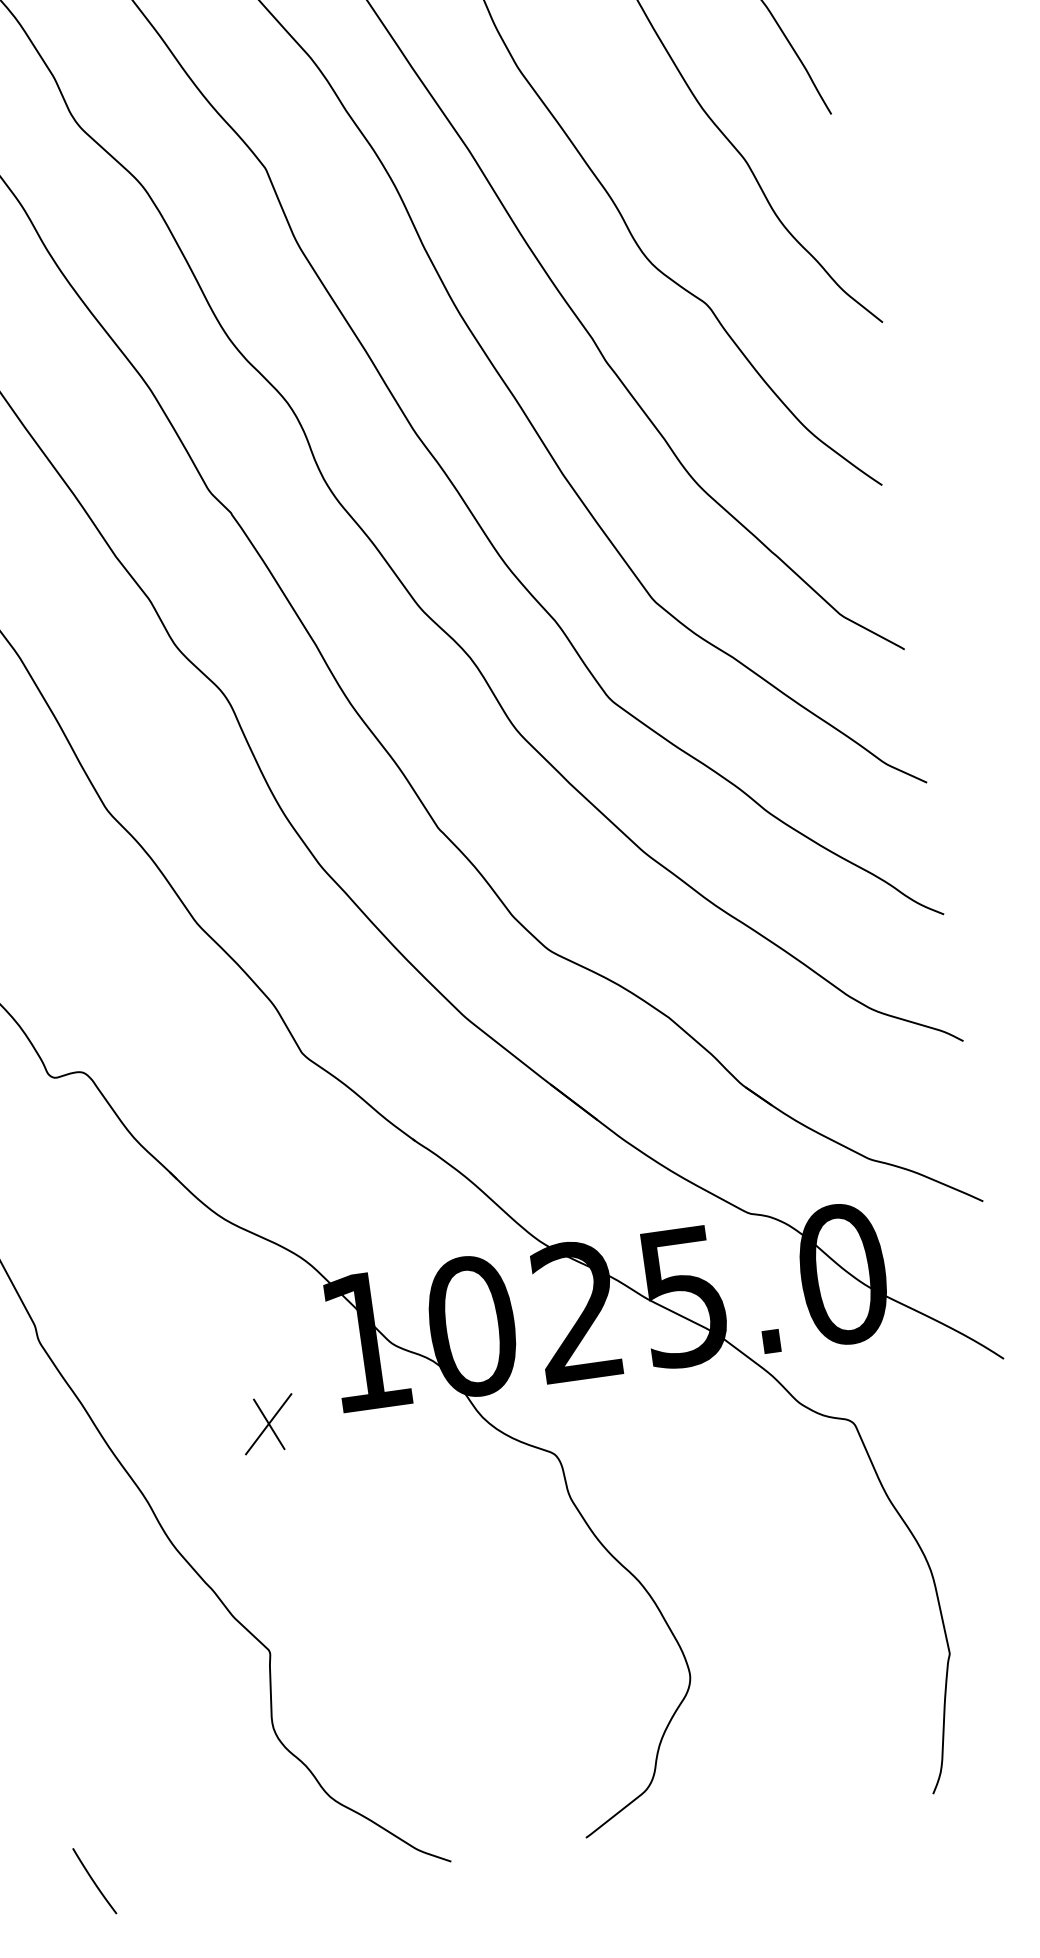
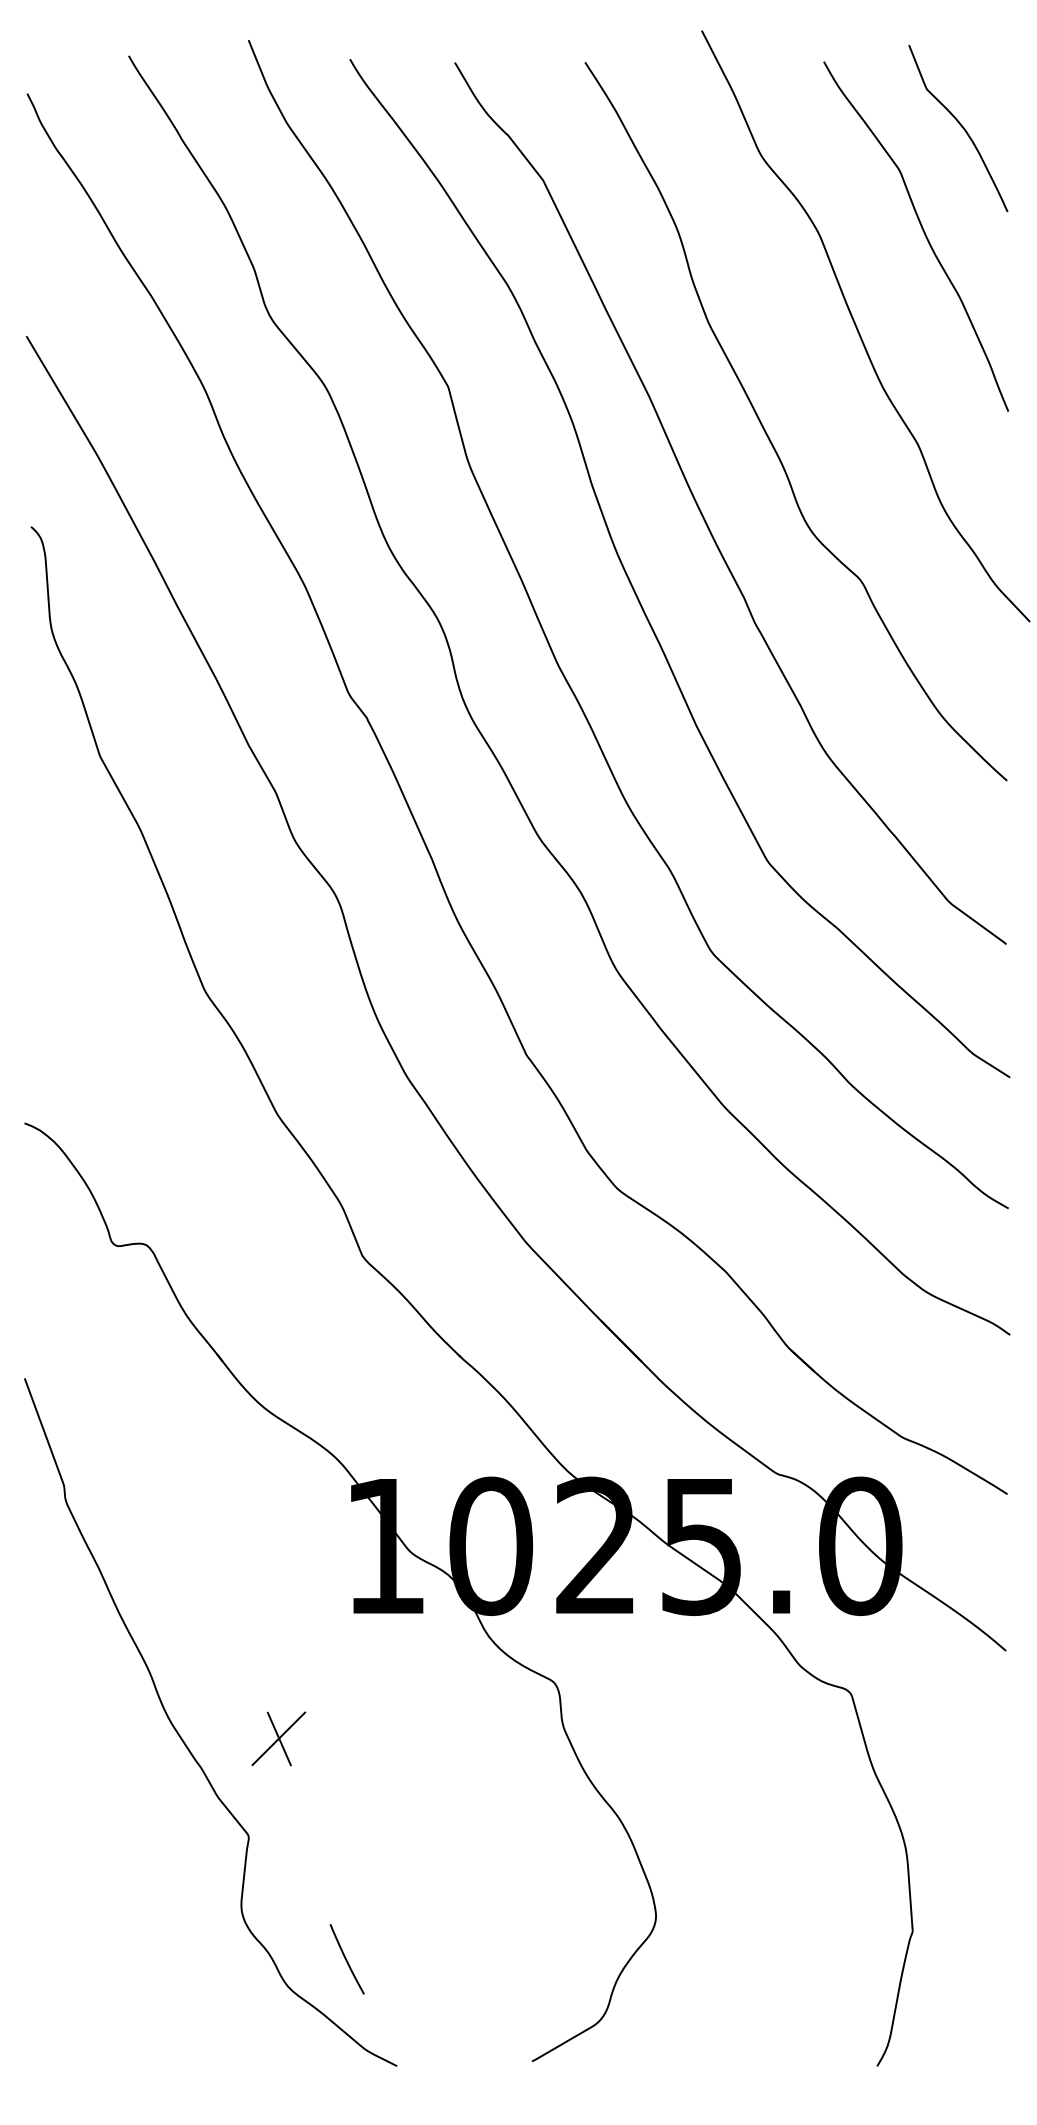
part: (268, 1423) -> (278, 1738), moved
curve: (94, 1881) -> (346, 1959), moved

